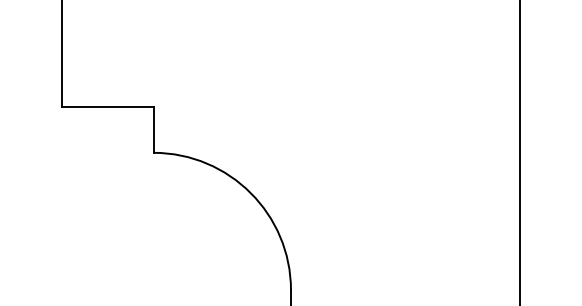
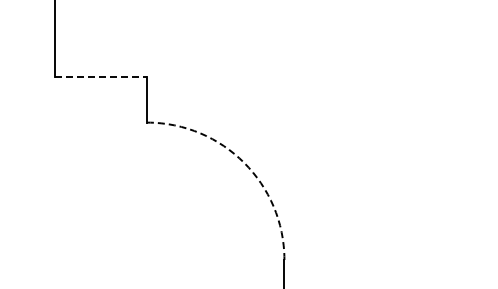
line: (107, 107) -> (100, 77), solid -> dashed
arc: (250, 193) -> (243, 163), solid -> dashed

